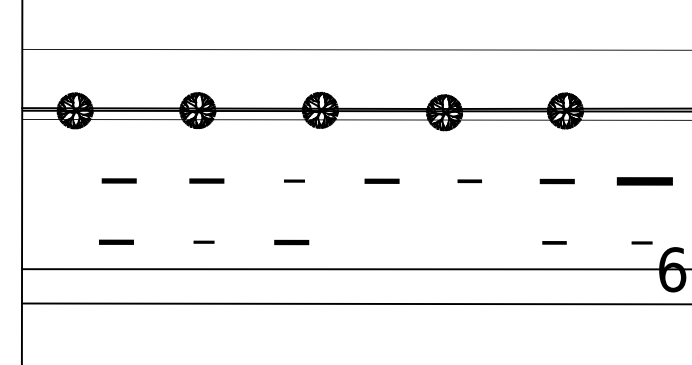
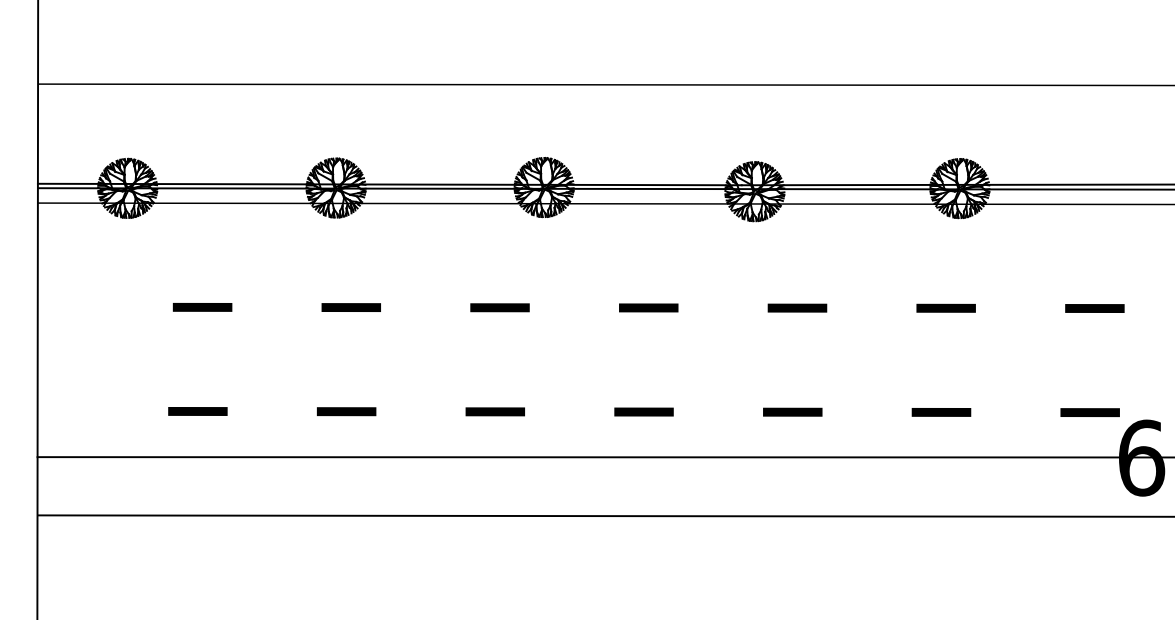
part: (294, 180) -> (500, 306), size x1.67
part: (469, 180) -> (797, 306), size x1.43
part: (644, 181) -> (1094, 308), size x0.62
part: (203, 241) -> (345, 410), size x1.67
part: (378, 242) -> (642, 411), added
part: (466, 242) -> (792, 411), added
part: (554, 242) -> (941, 411), size x1.43
part: (641, 242) -> (1089, 411), size x1.67

